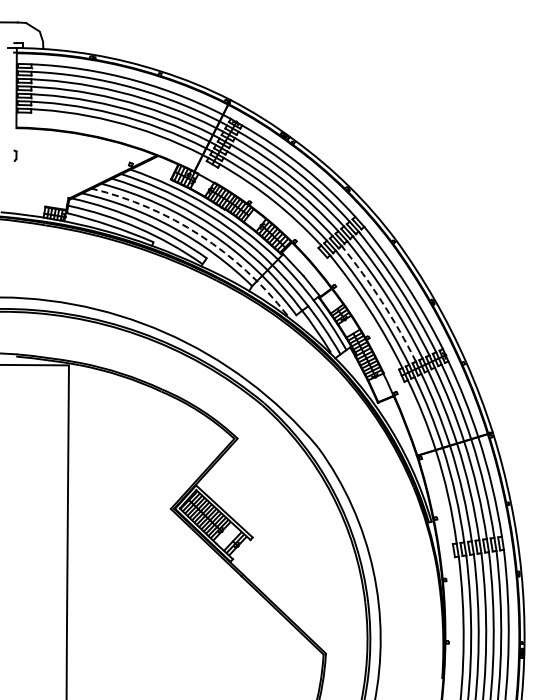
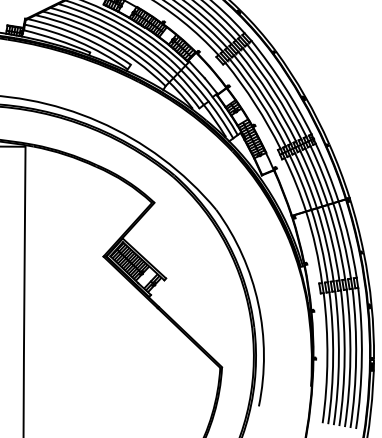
arc: (200, 235) -> (126, 47), dashed -> solid
arc: (381, 301) -> (264, 97), dashed -> solid

